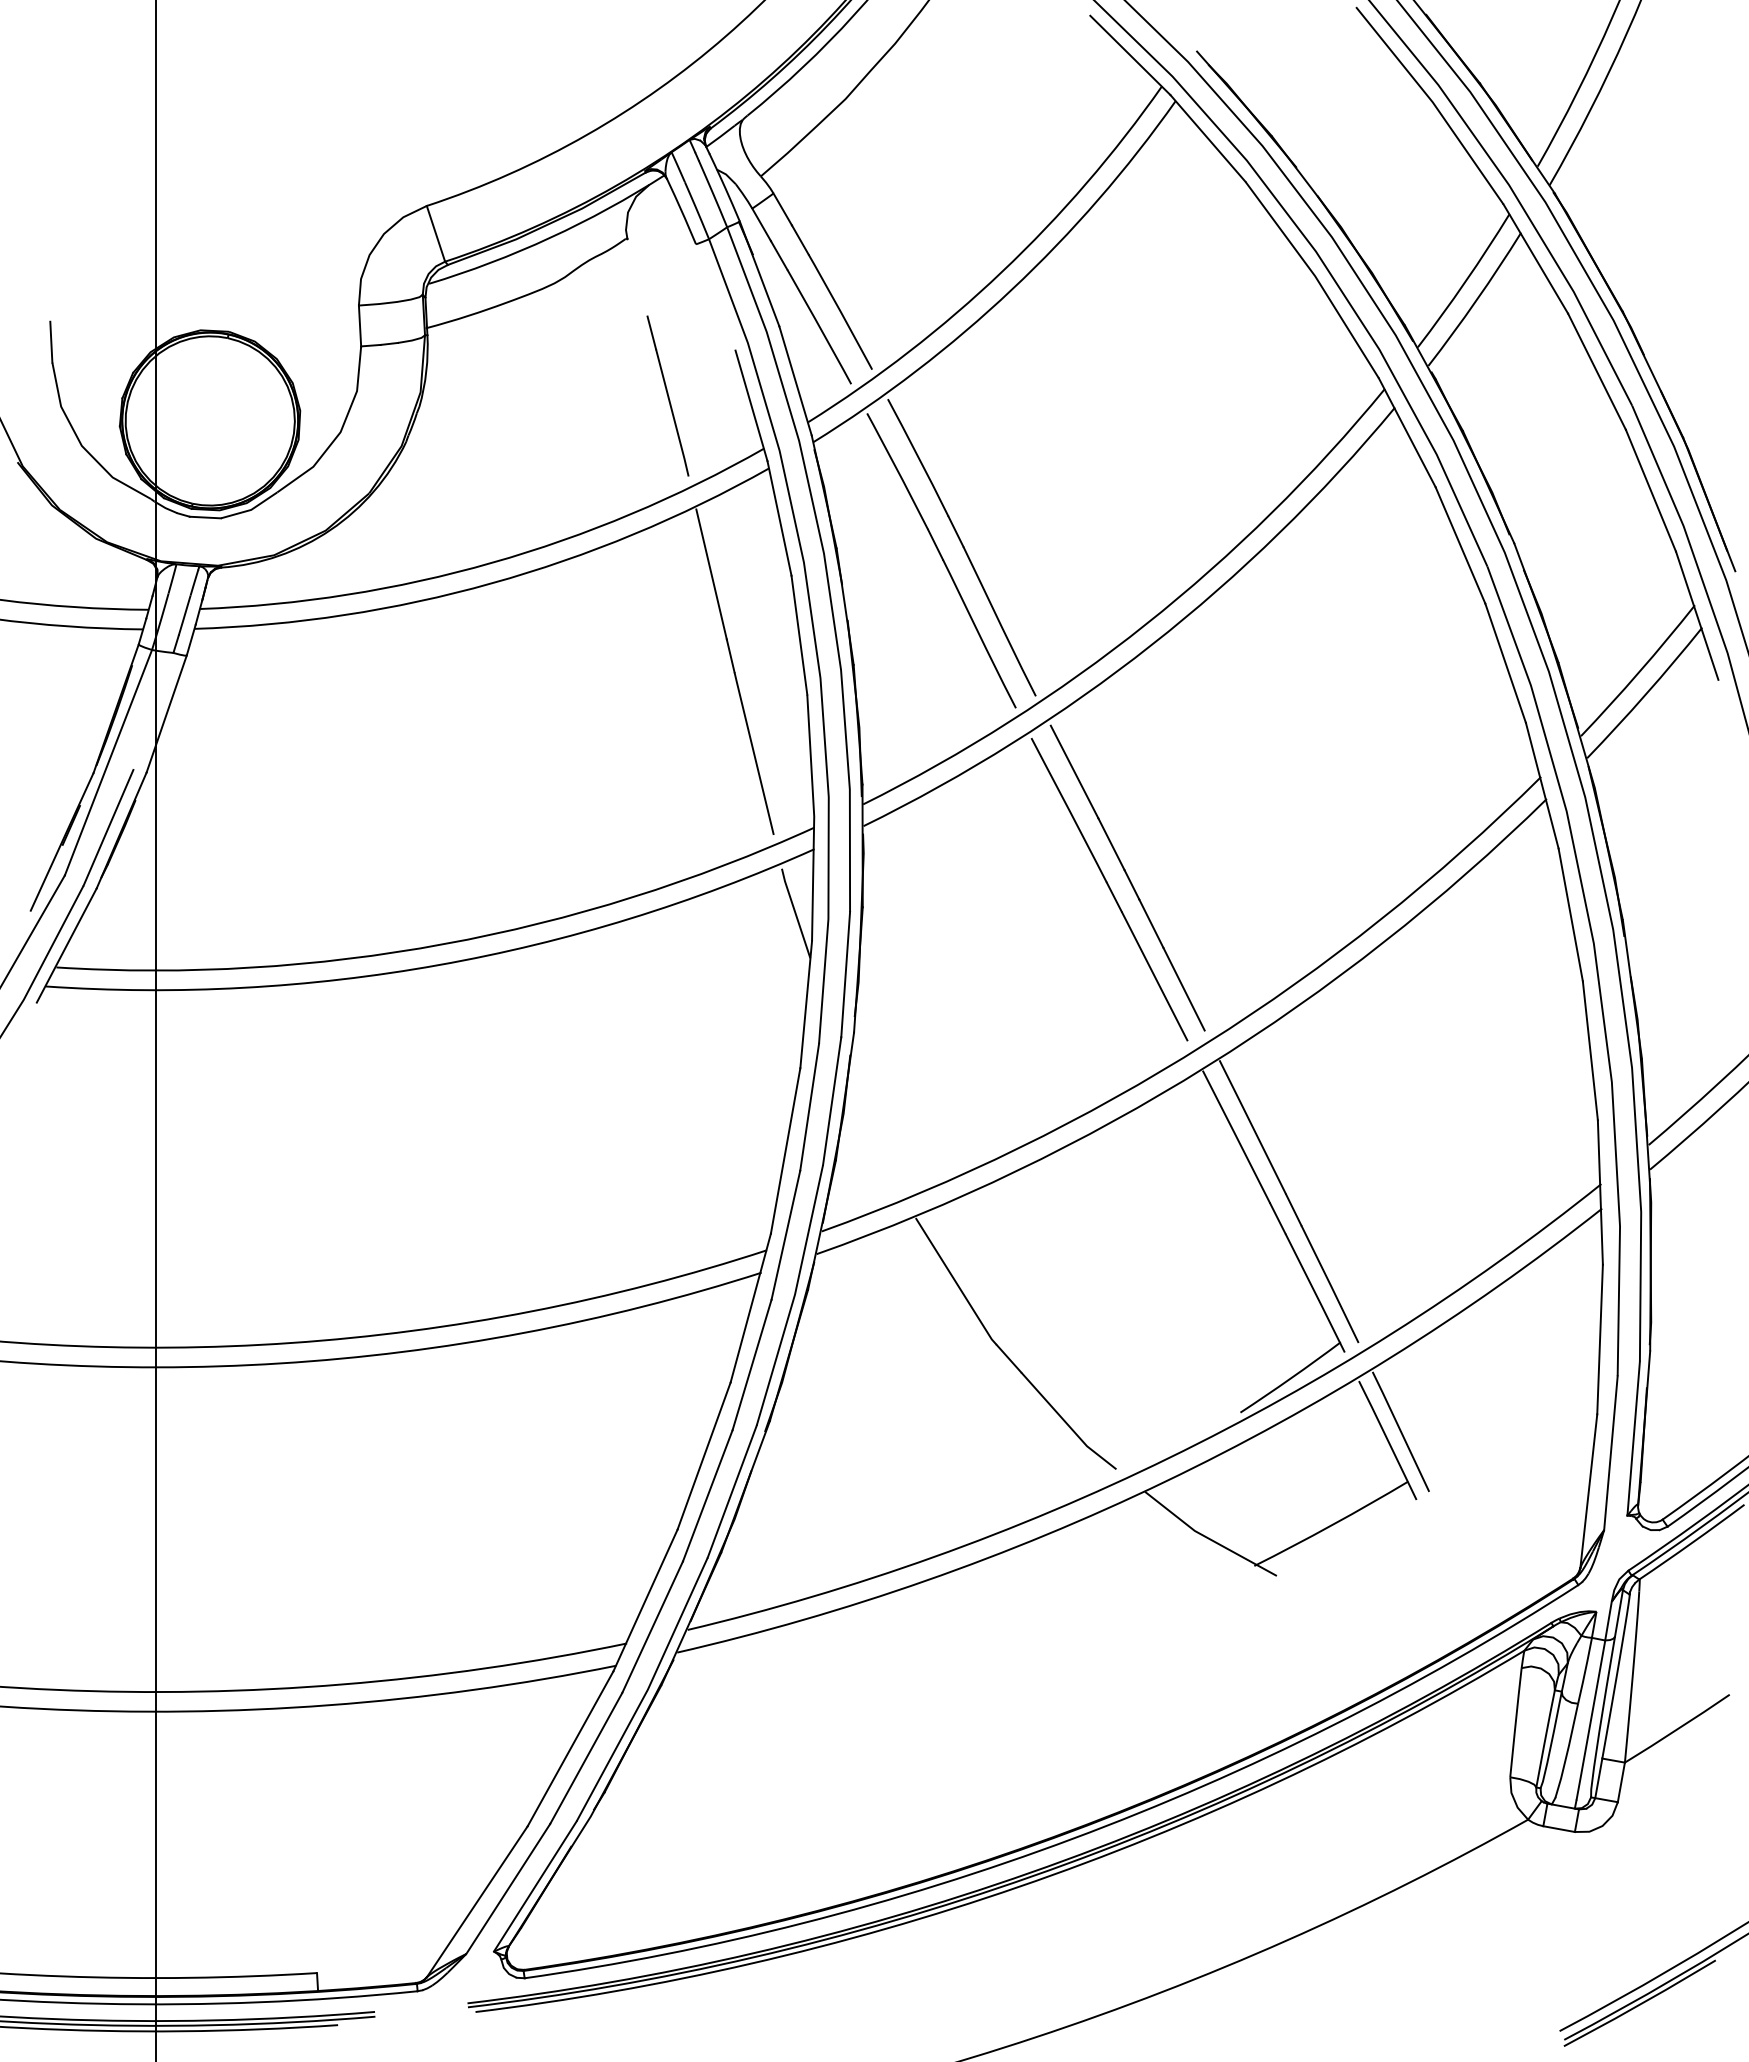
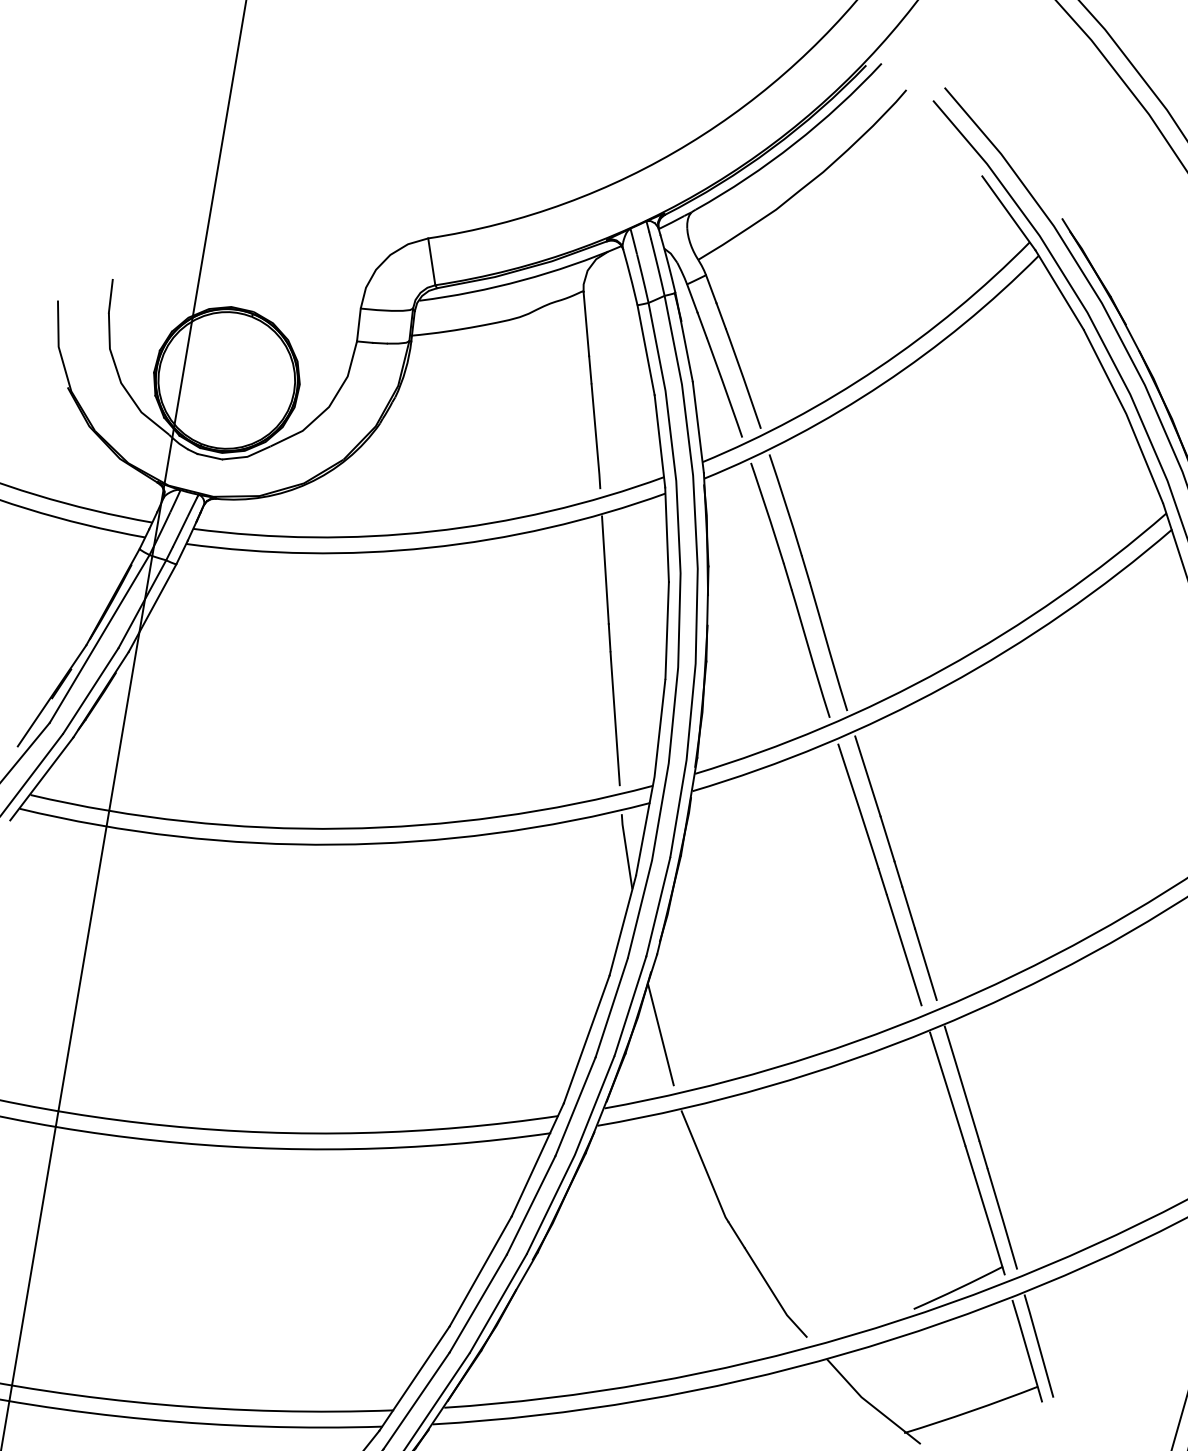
line: (637, 277) -> (586, 323), added
line: (715, 297) -> (645, 350), added
line: (153, 710) -> (142, 603), added
line: (874, 1129) -> (660, 1034), added

